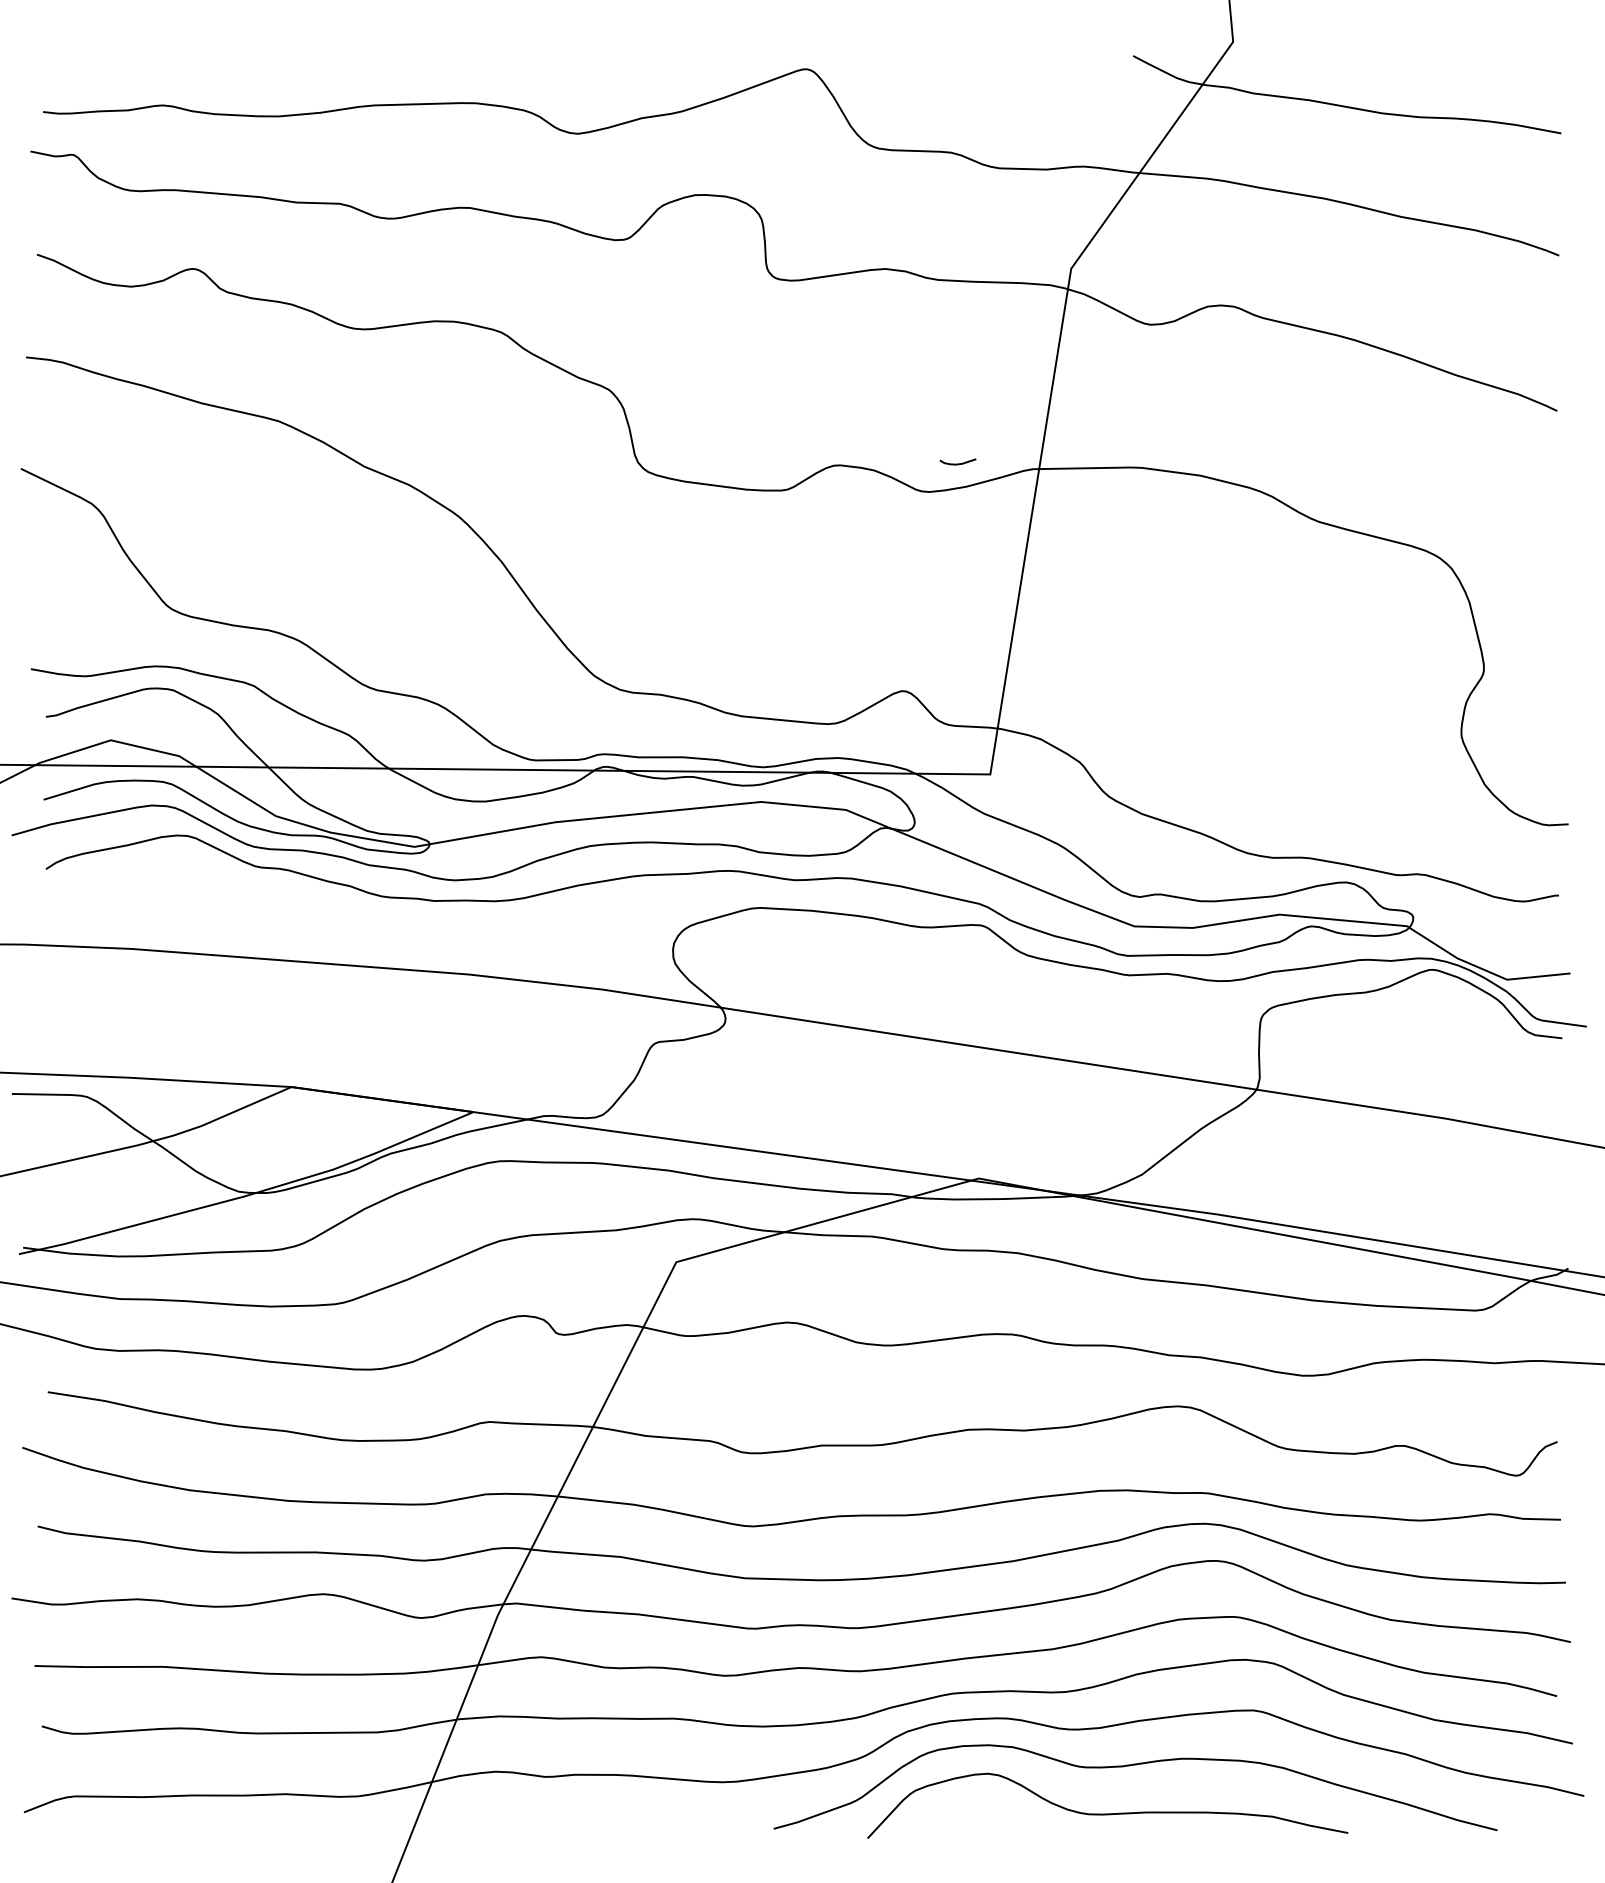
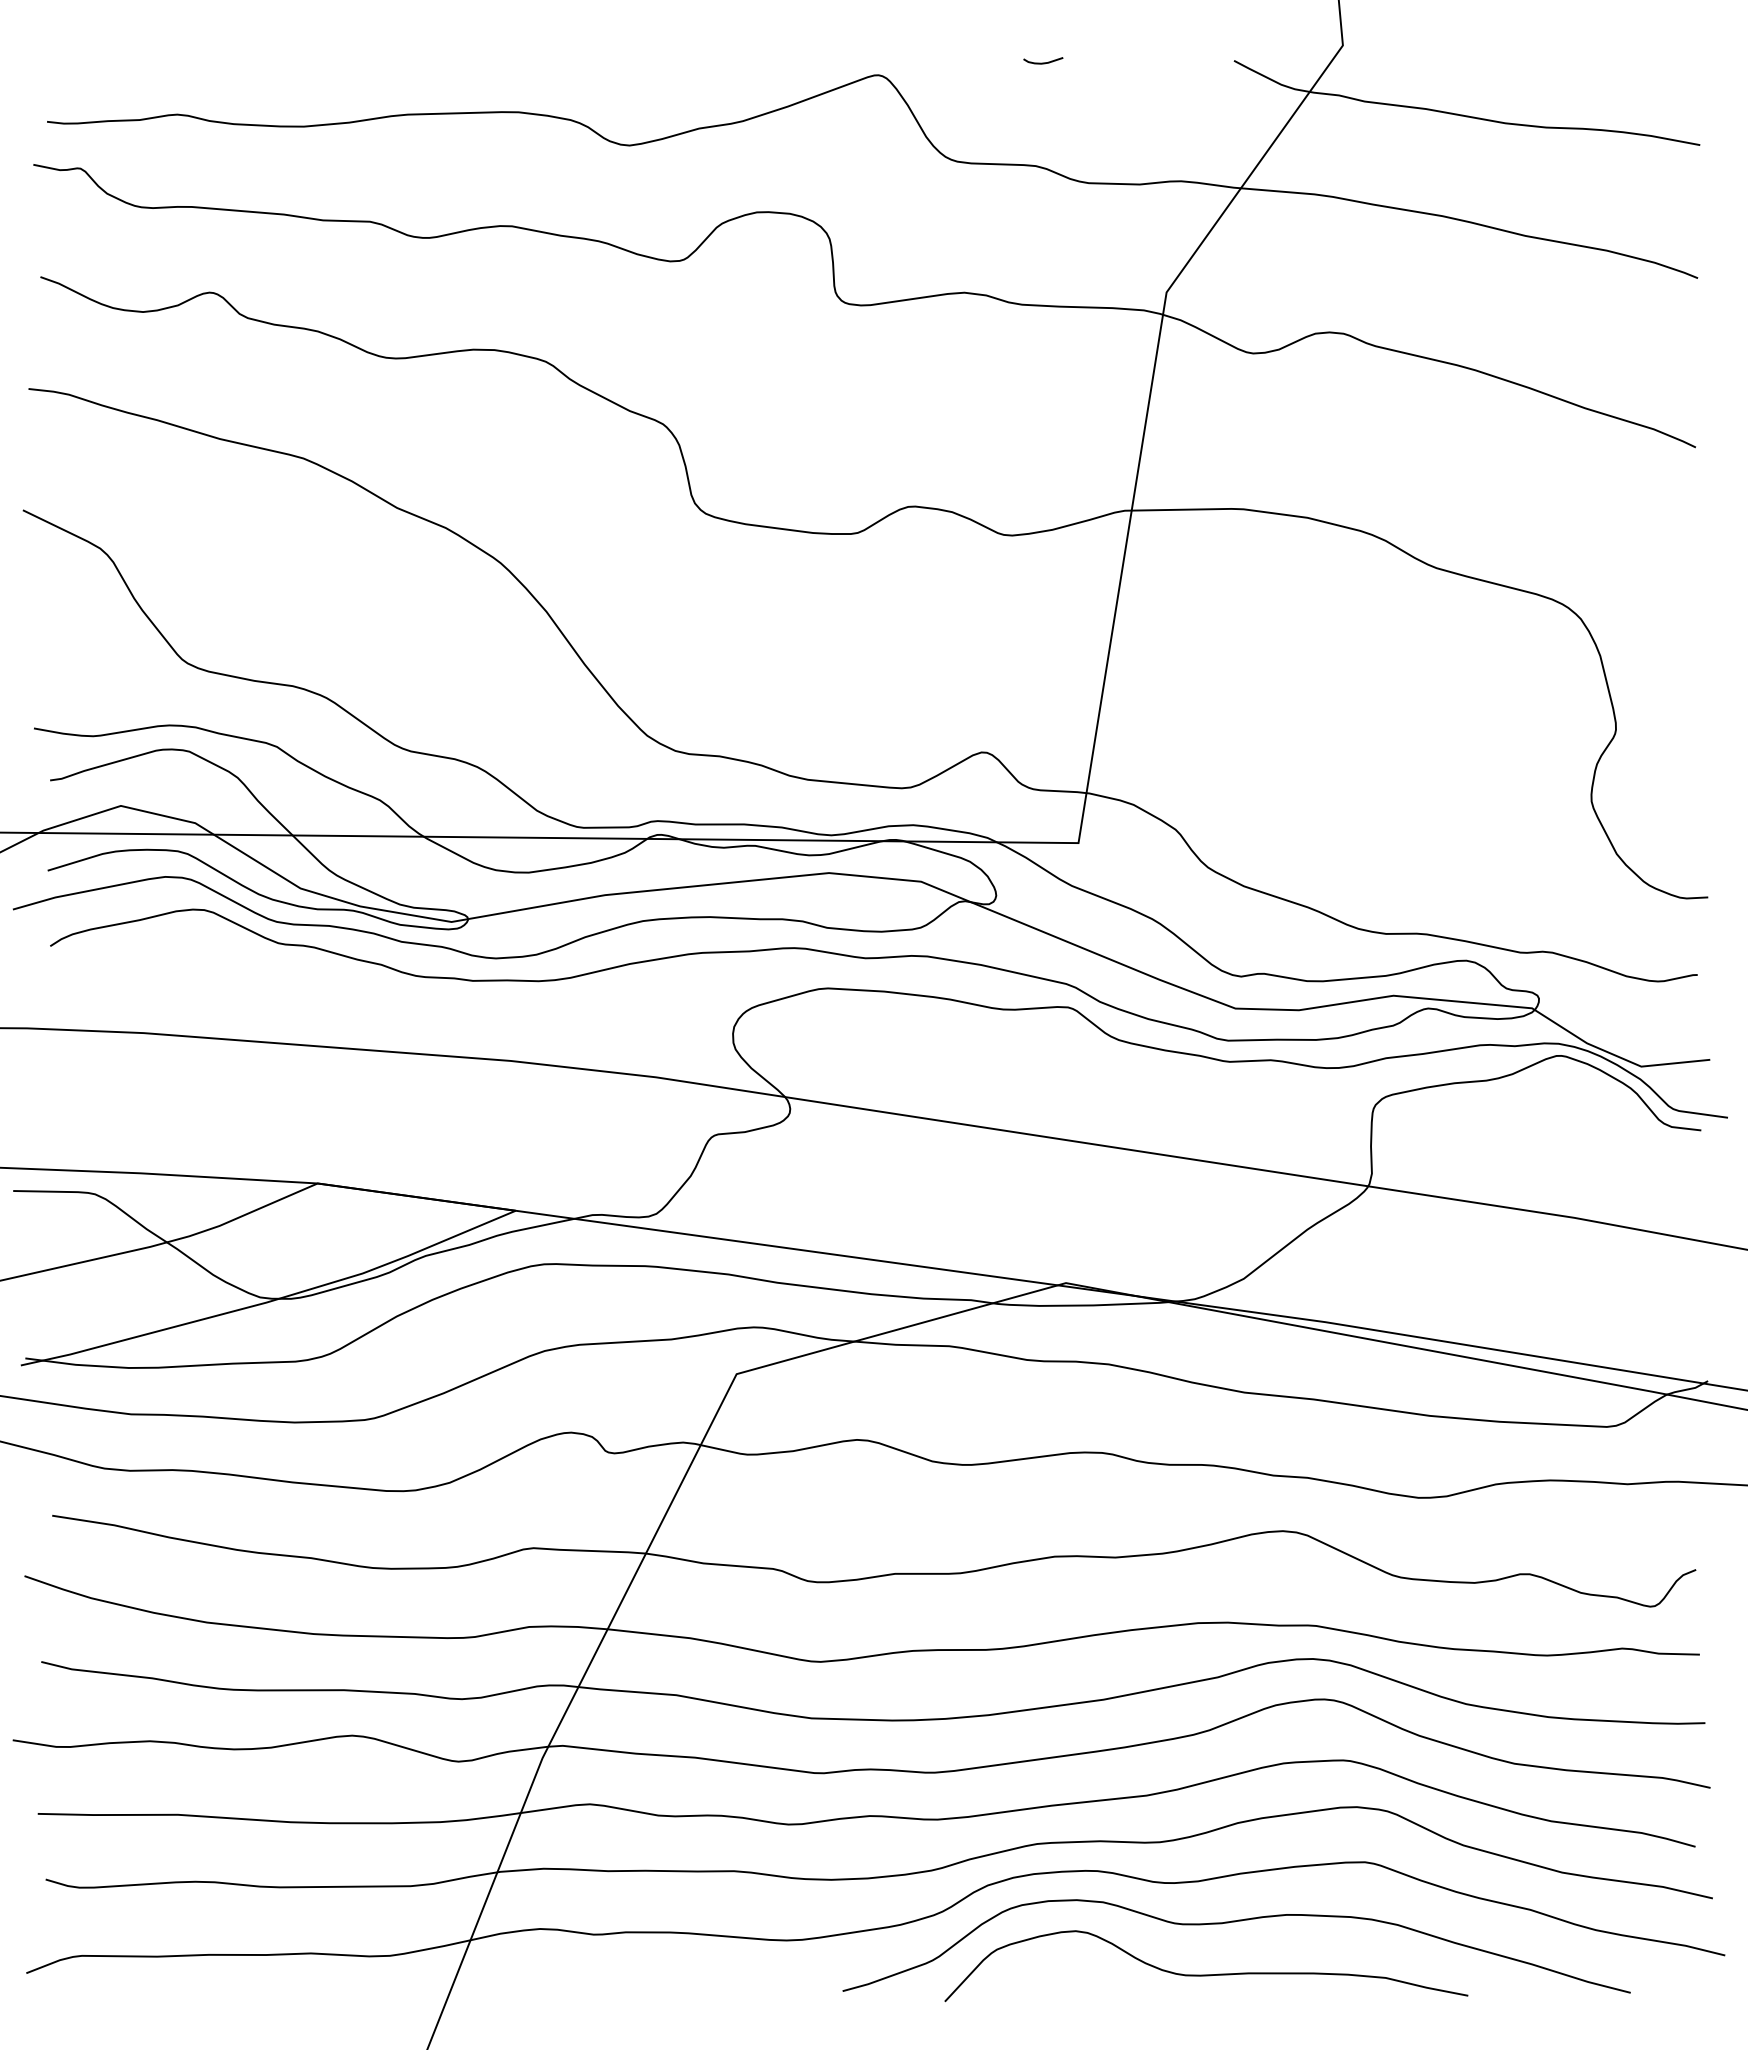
curve: (958, 463) -> (1043, 62), moved

